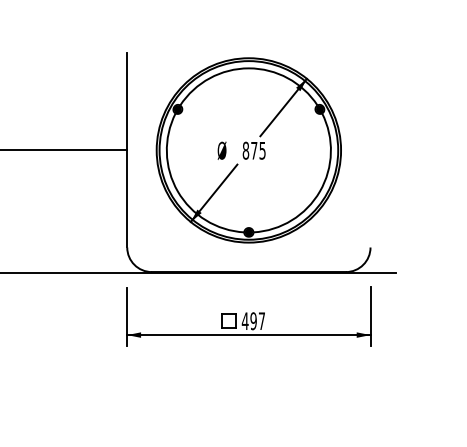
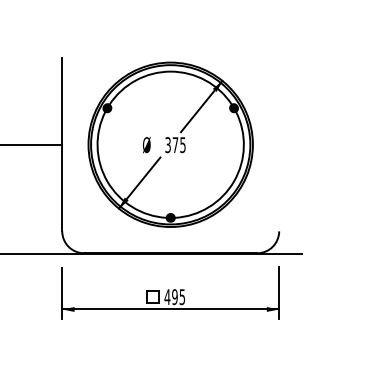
text: (245, 150) -> (167, 144), 875 -> 375
text: (261, 321) -> (181, 297), 497 -> 495

